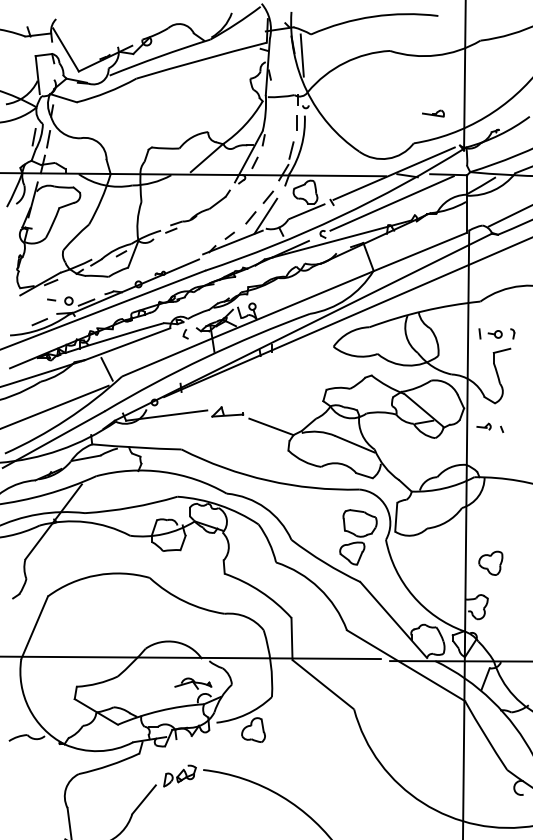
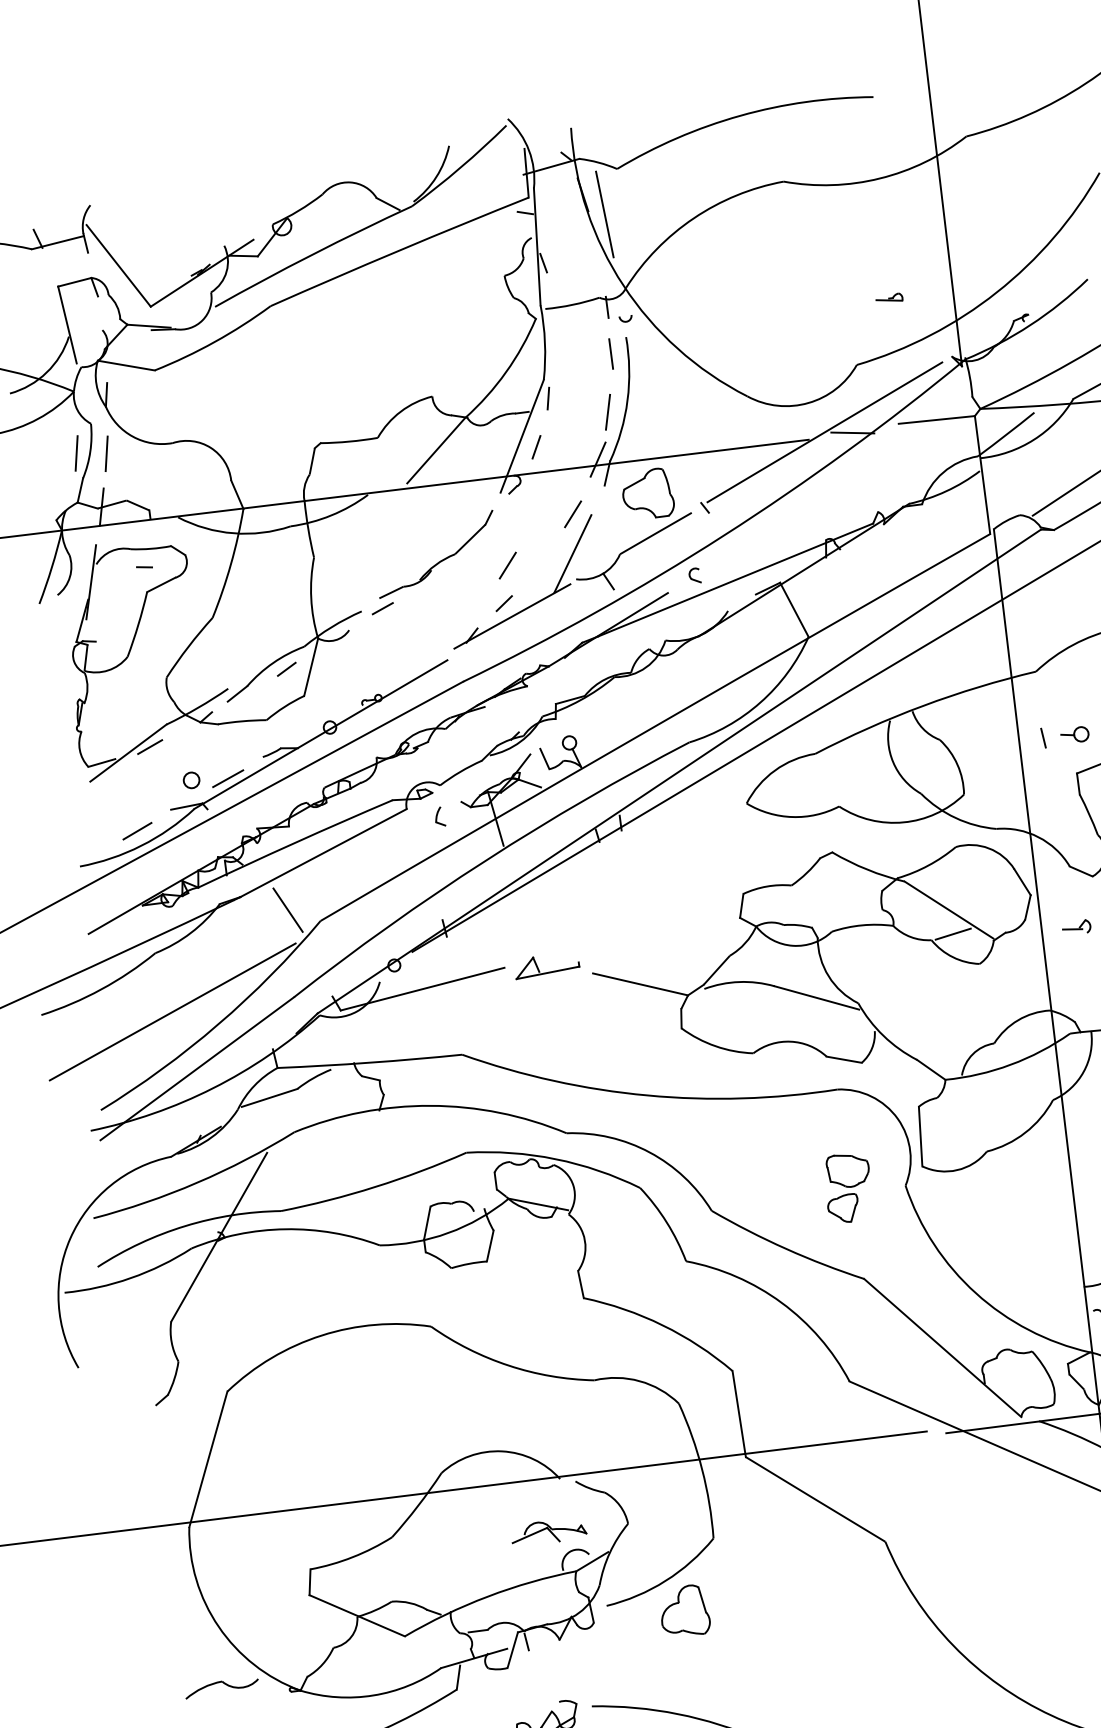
part: (433, 113) -> (889, 298), size x0.6
line: (391, 203) -> (827, 494), removed
line: (250, 217) -> (506, 565), moved
line: (51, 299) -> (144, 566), moved
part: (358, 537) -> (848, 1188), size x0.6

